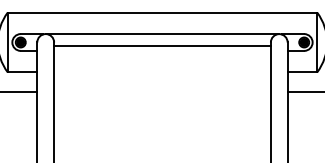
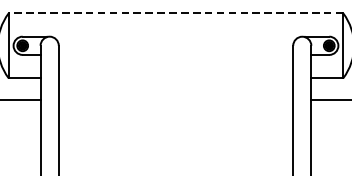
line: (162, 12) -> (176, 13), solid -> dashed
line: (162, 34) -> (176, 37), removed
line: (162, 46) -> (176, 50), removed

